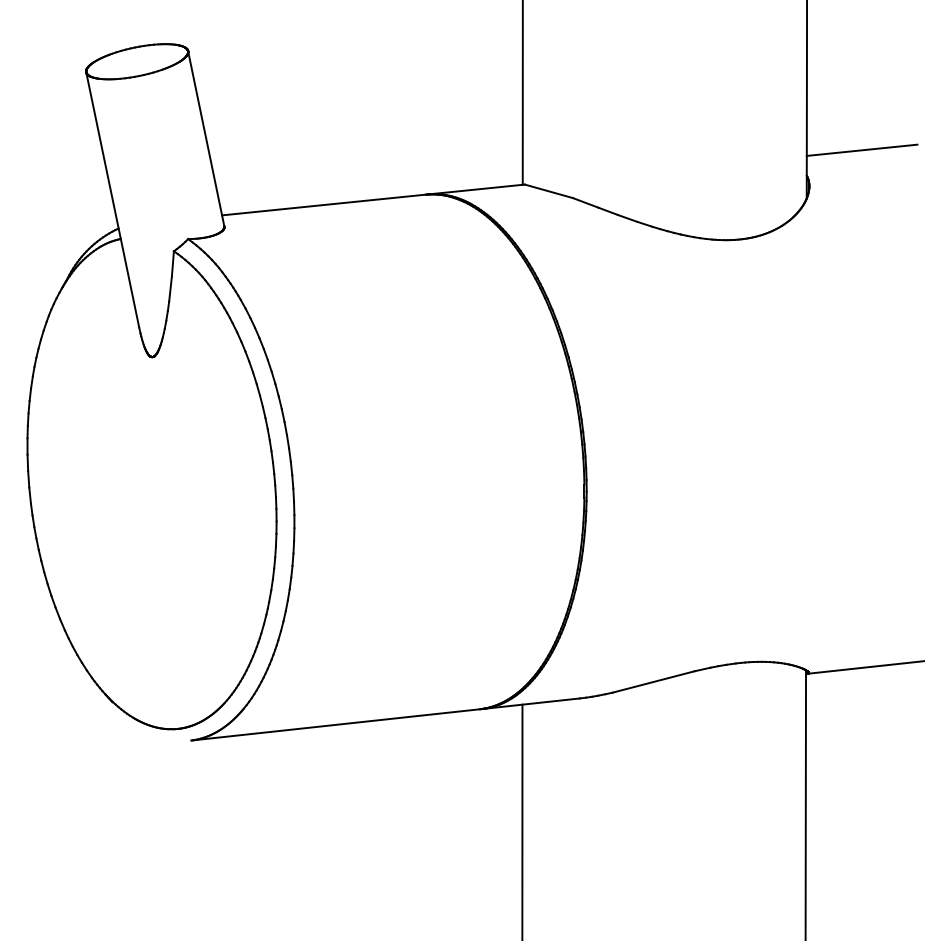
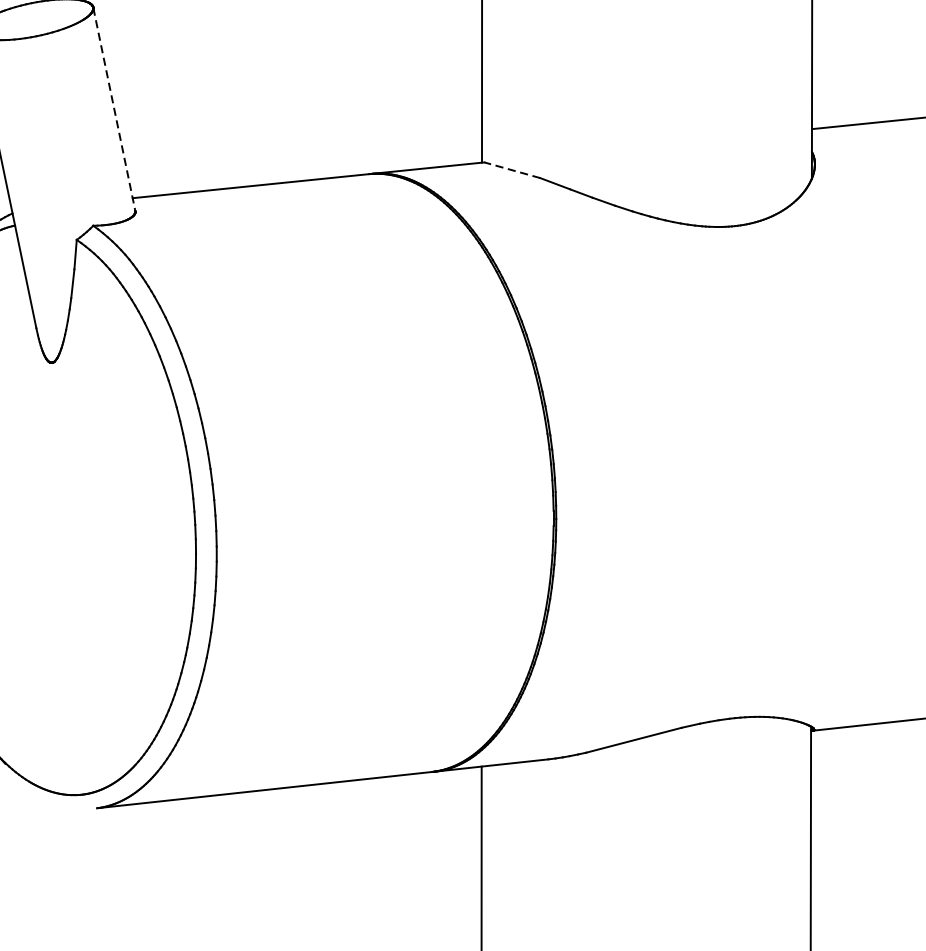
line: (206, 139) -> (114, 110), solid -> dashed
line: (548, 191) -> (511, 170), solid -> dashed

